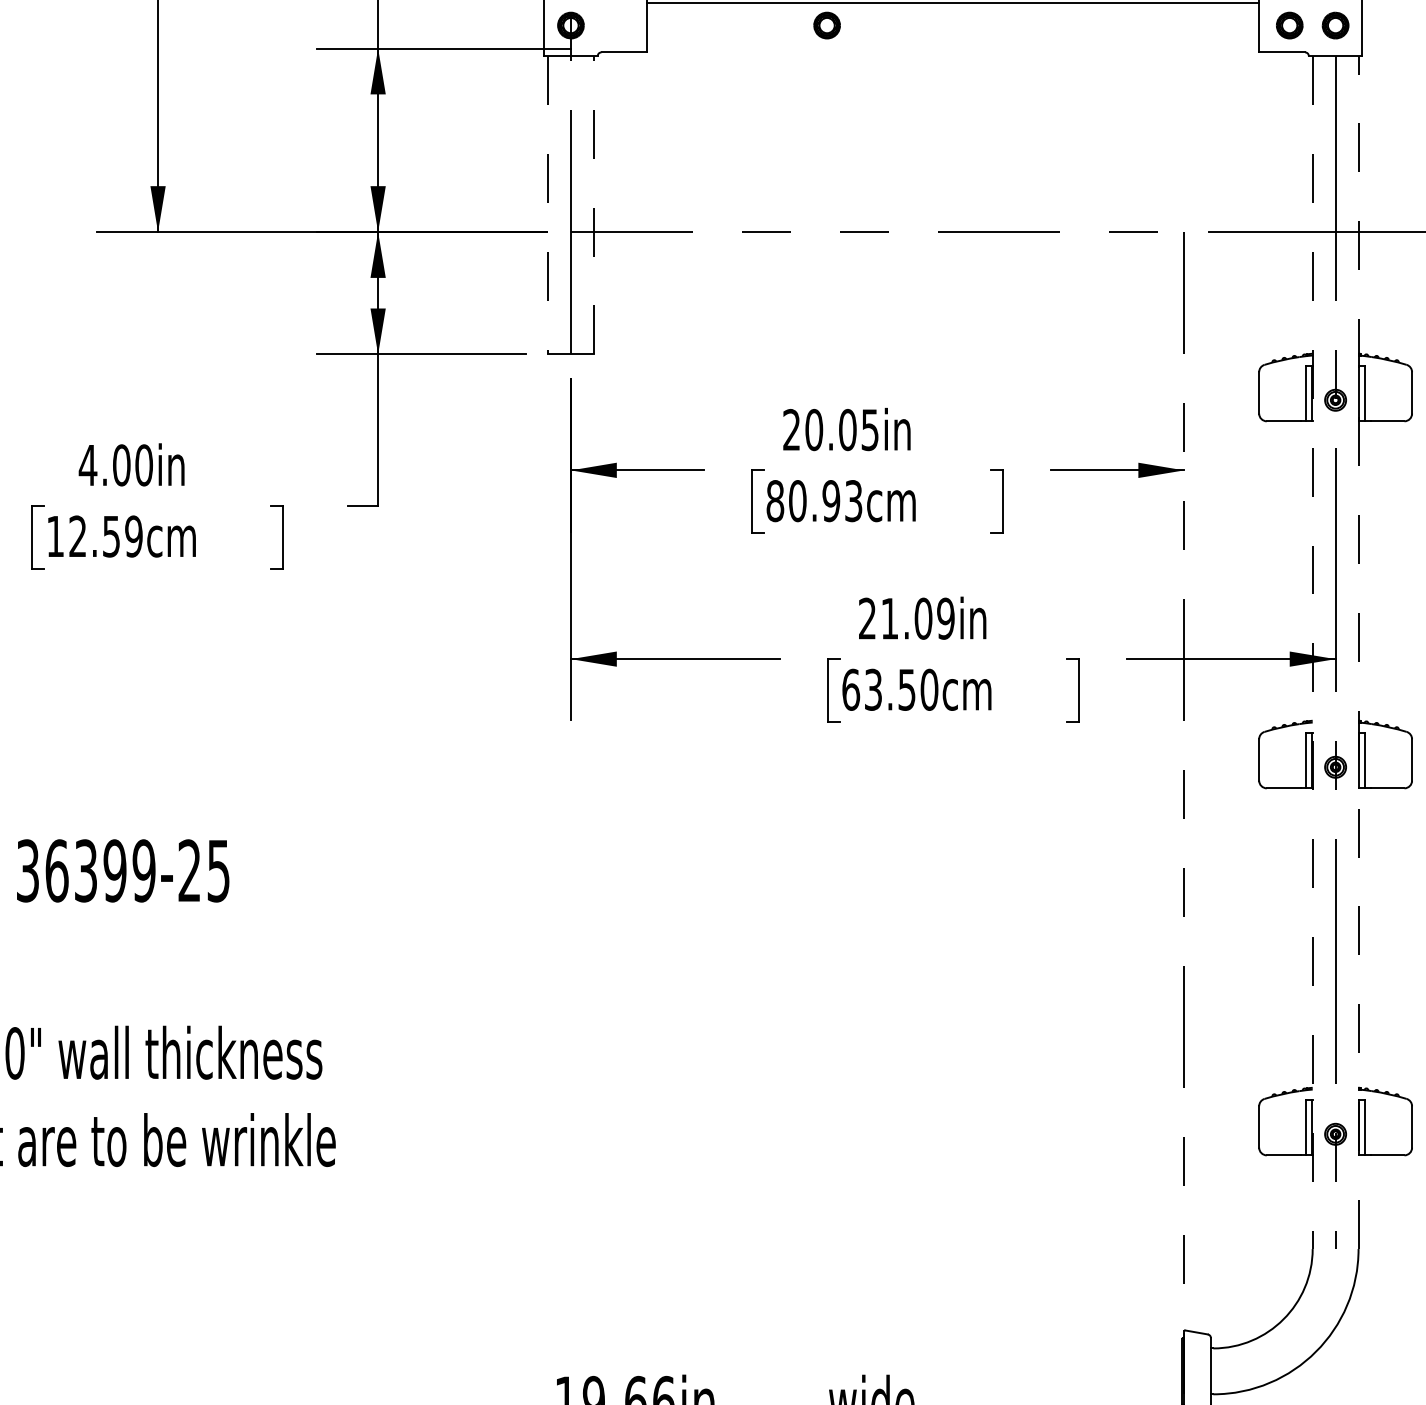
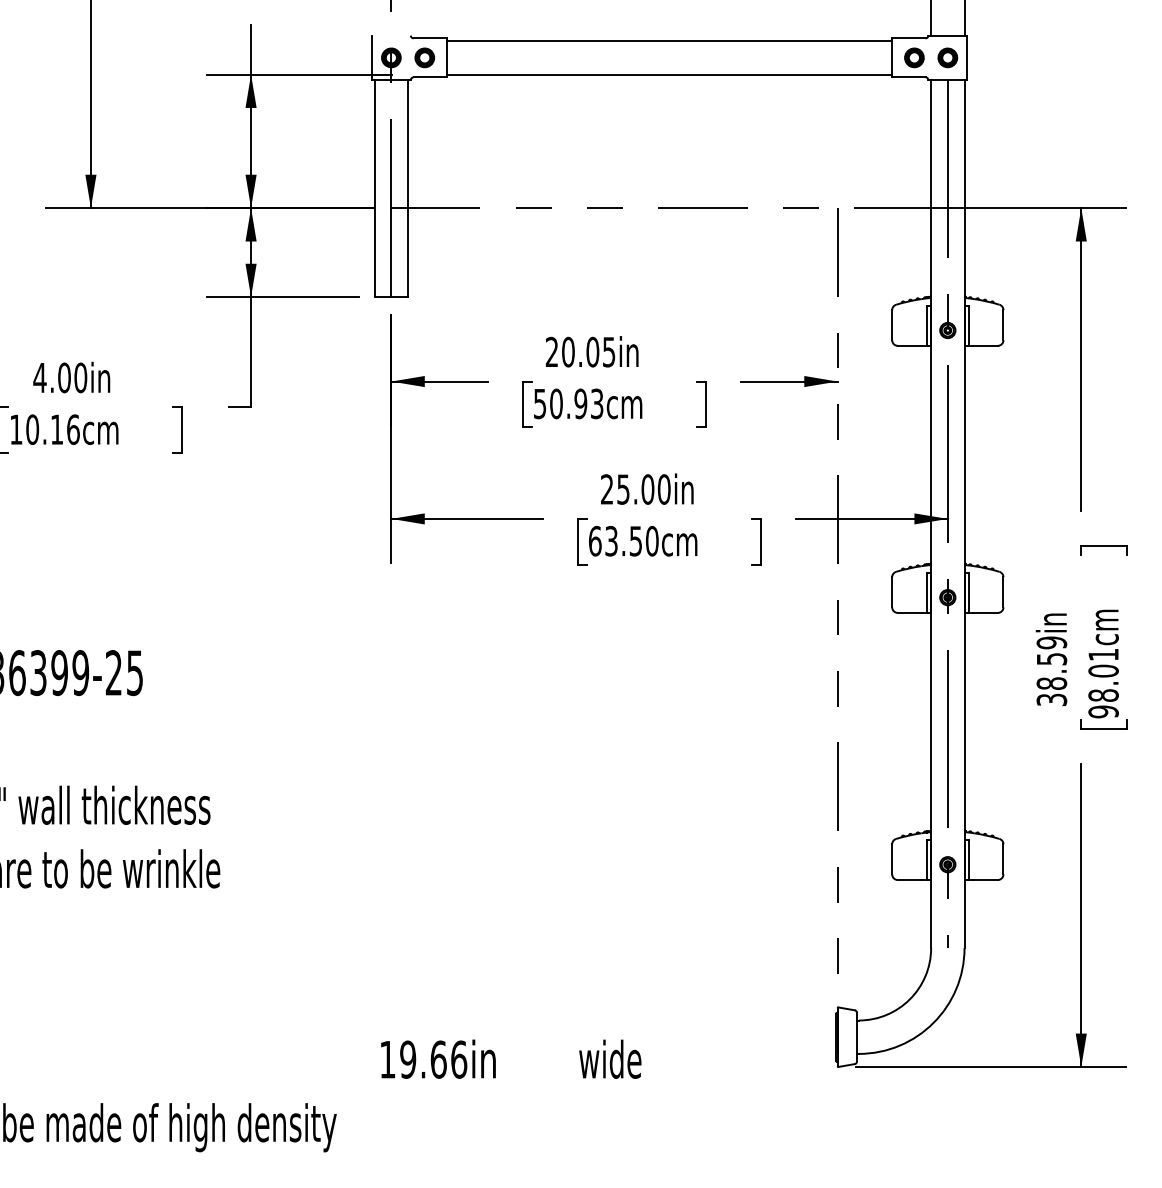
part: (826, 25) -> (424, 57), moved
line: (953, 48) -> (669, 74), added
line: (547, 205) -> (374, 188), dashed -> solid
line: (594, 205) -> (408, 188), dashed -> solid
text: (774, 500) -> (539, 403), 80.93cm -> 50.93cm
text: (105, 536) -> (52, 429), 12.59cm -> 10.16cm
text: (917, 618) -> (643, 489), 21.09in -> 25.00in
line: (1358, 651) -> (964, 513), dashed -> solid
line: (1313, 653) -> (931, 514), dashed -> solid

